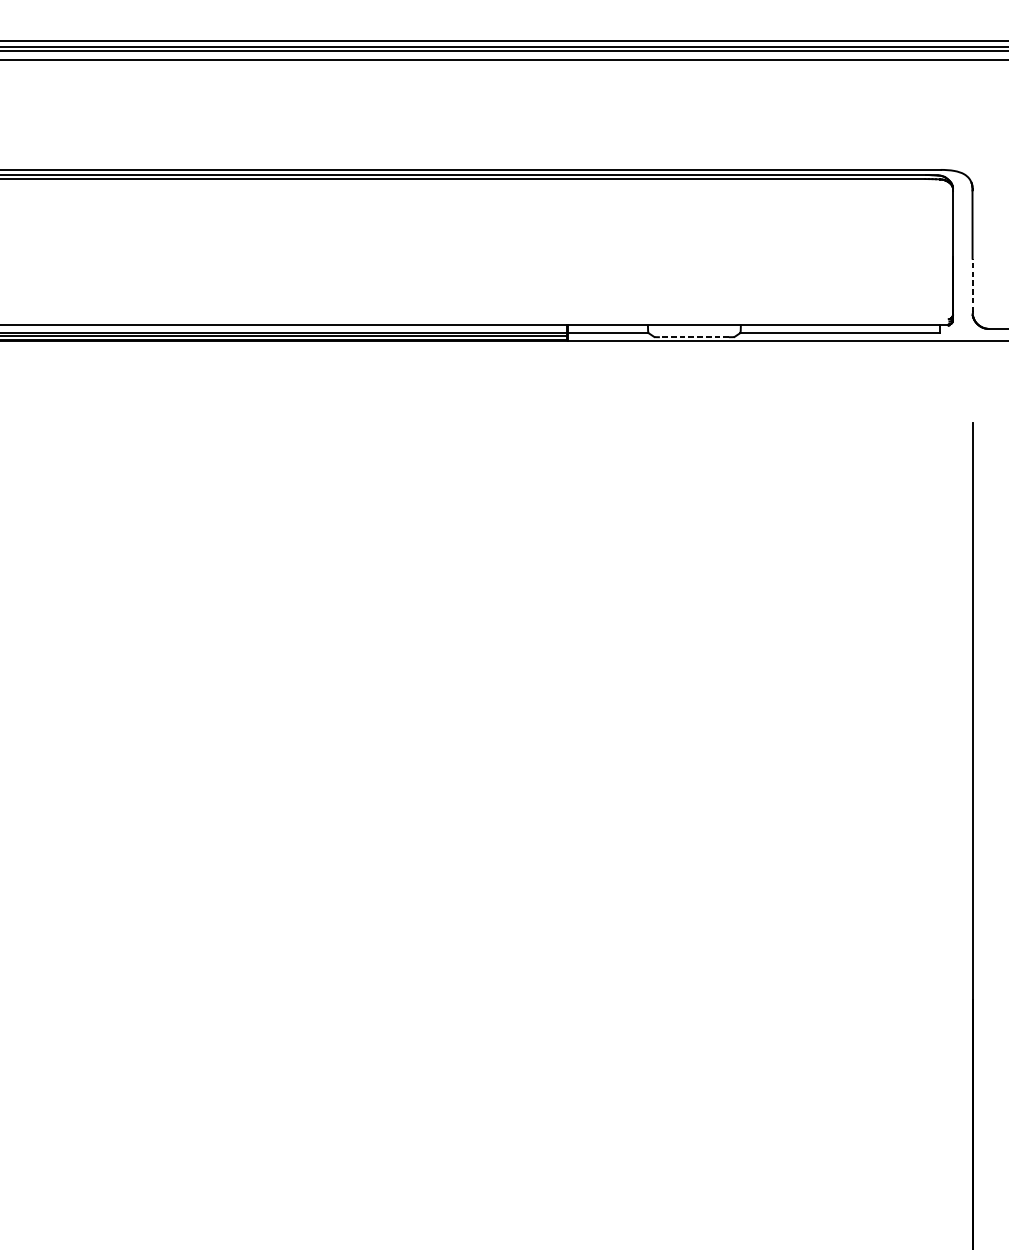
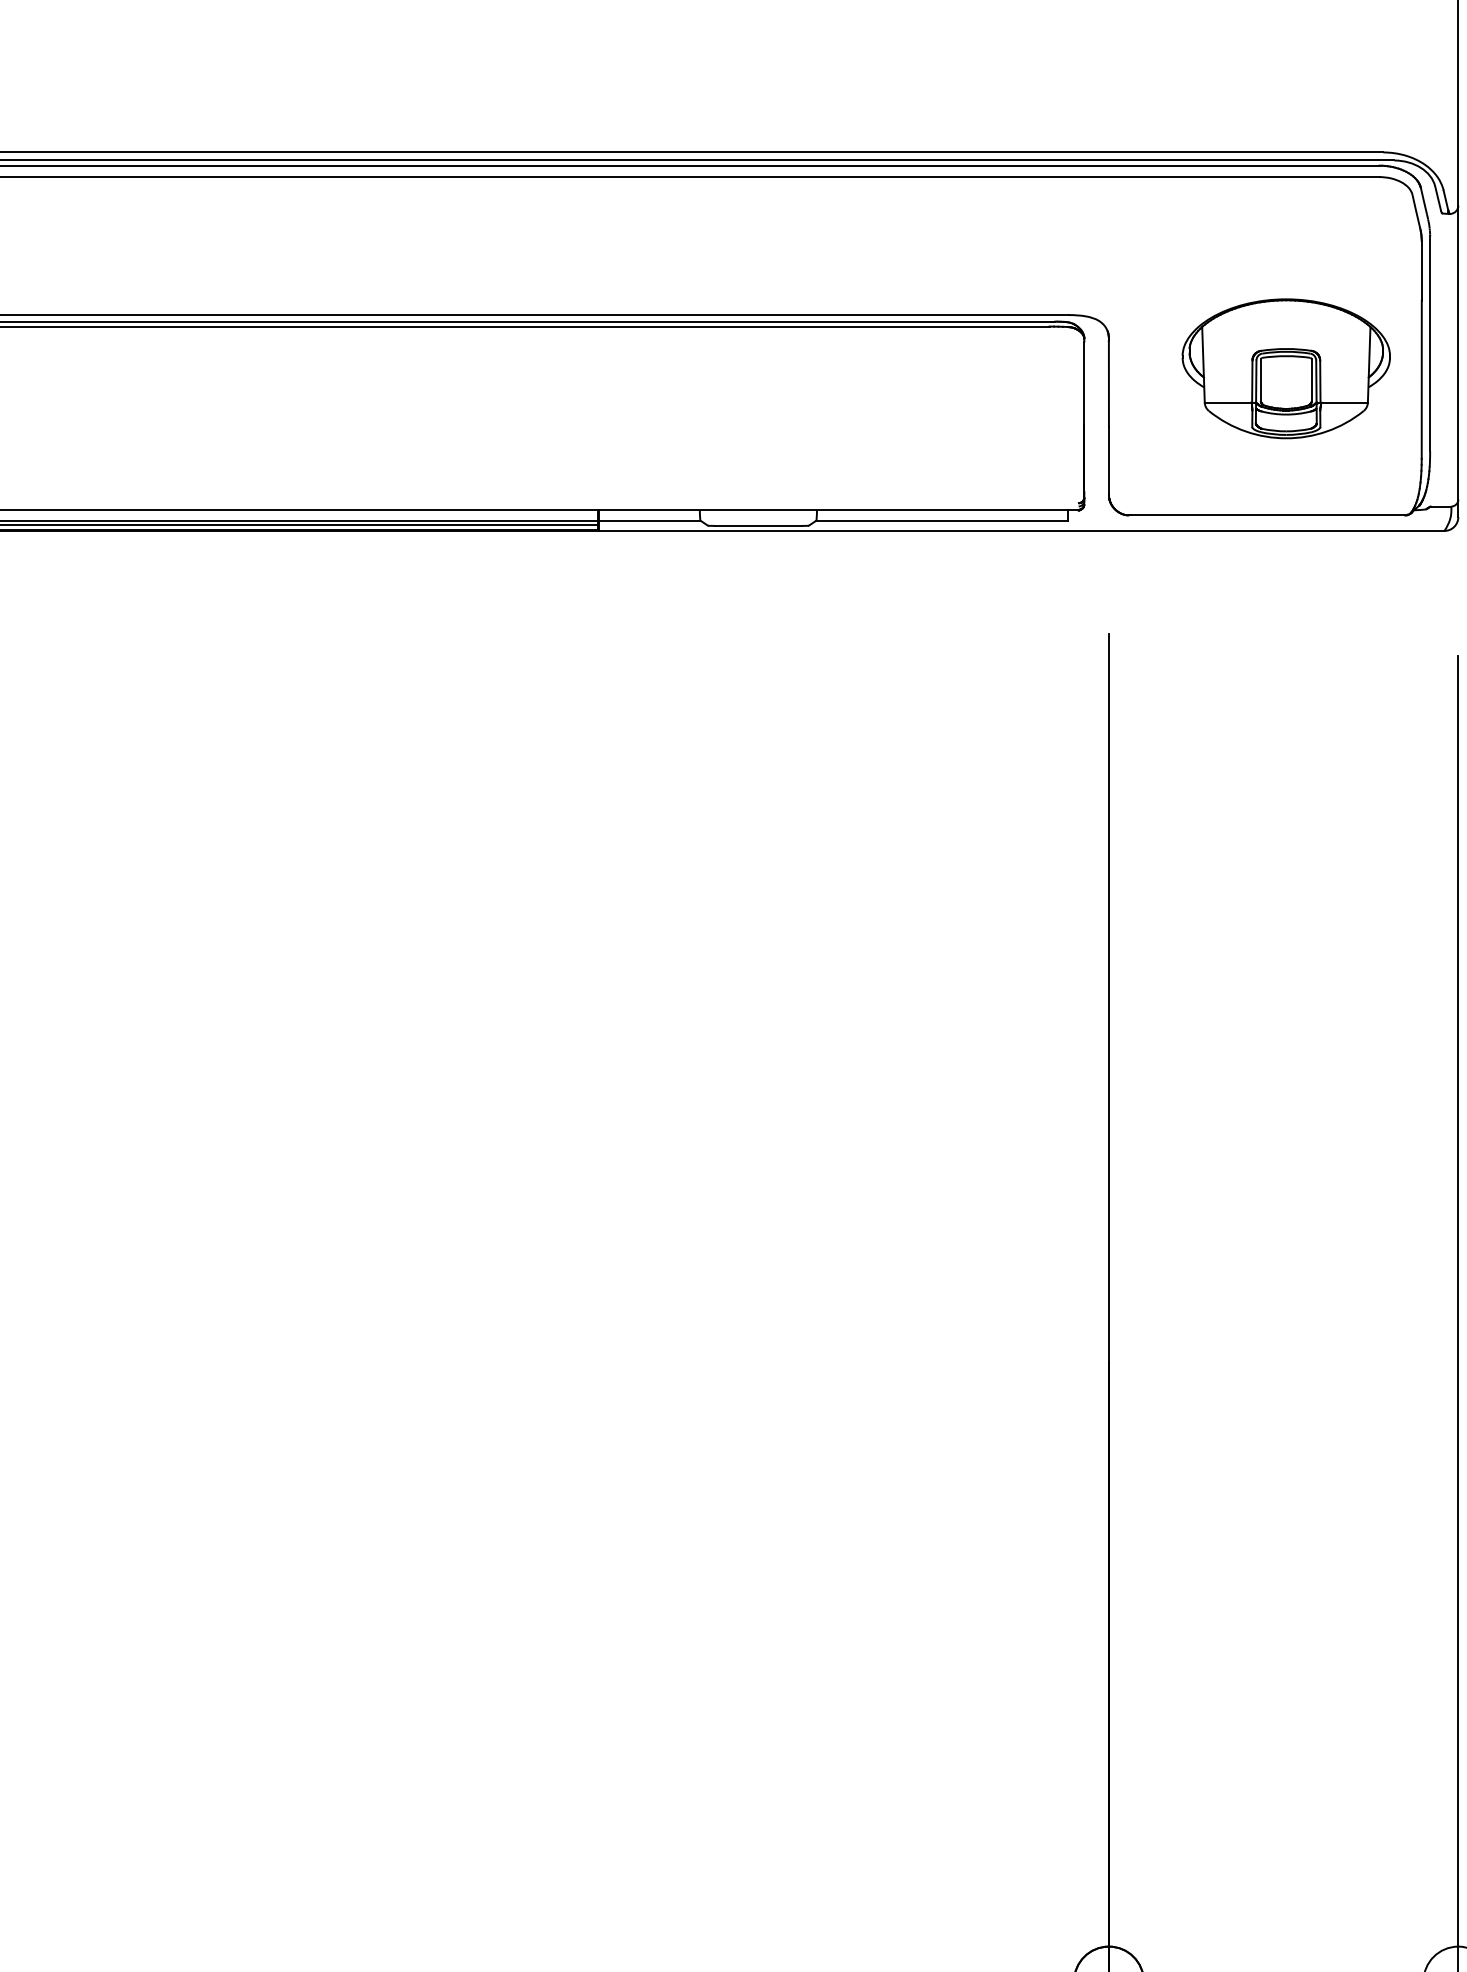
line: (972, 285) -> (1108, 460), dashed -> solid
line: (694, 336) -> (758, 525), dashed -> solid

